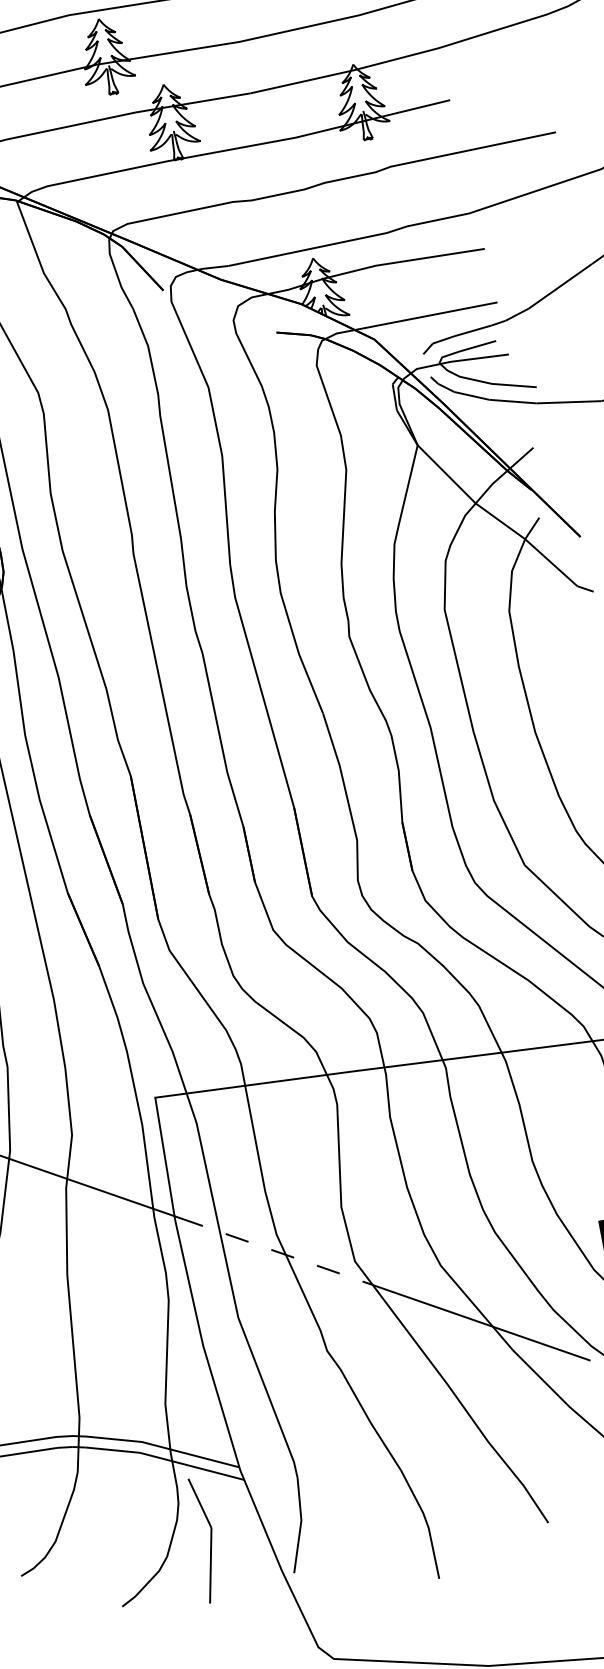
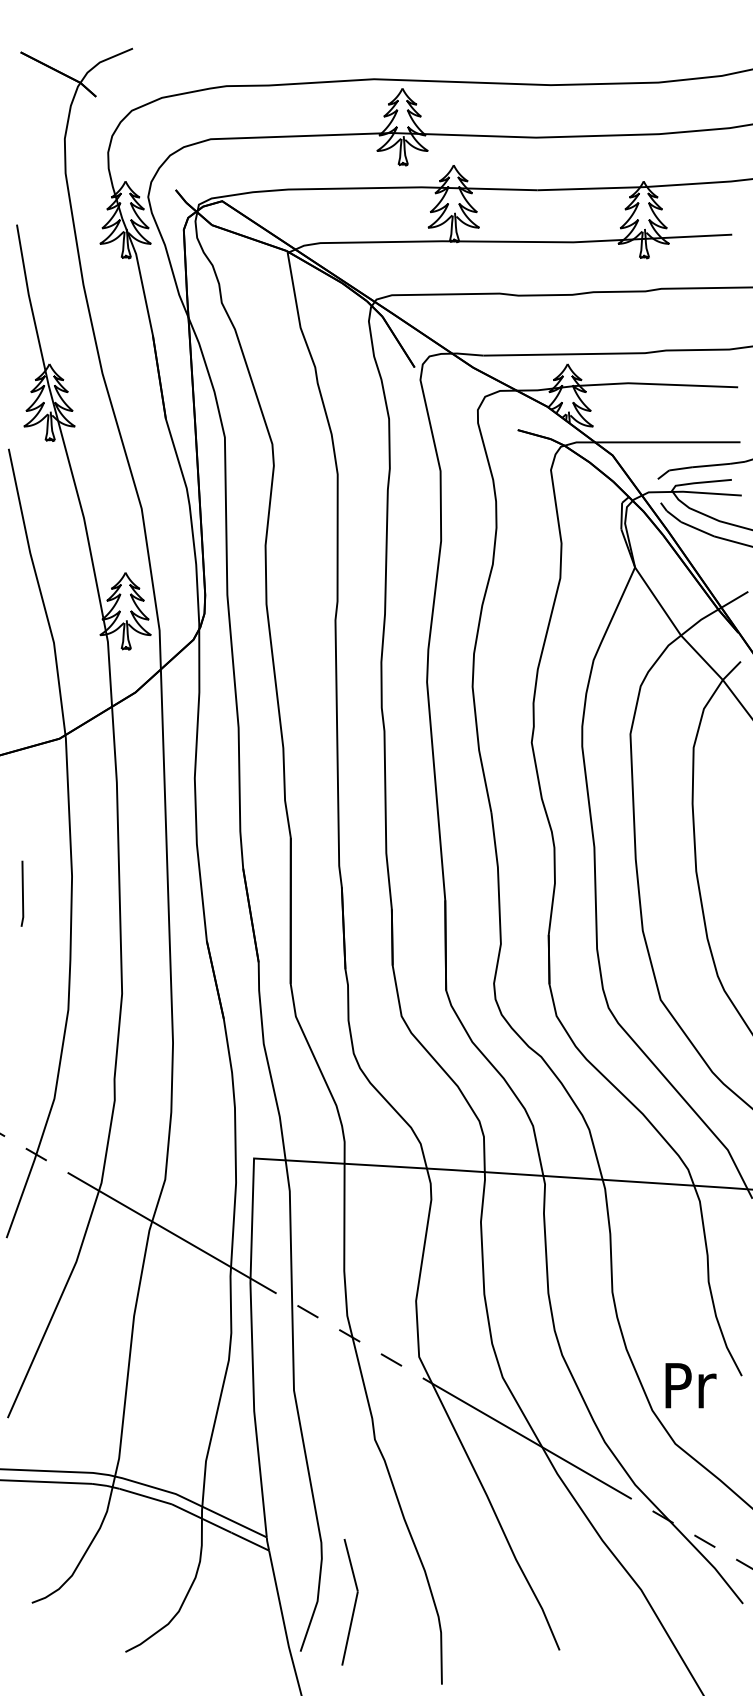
line: (210, 1539) -> (354, 1602), moved

